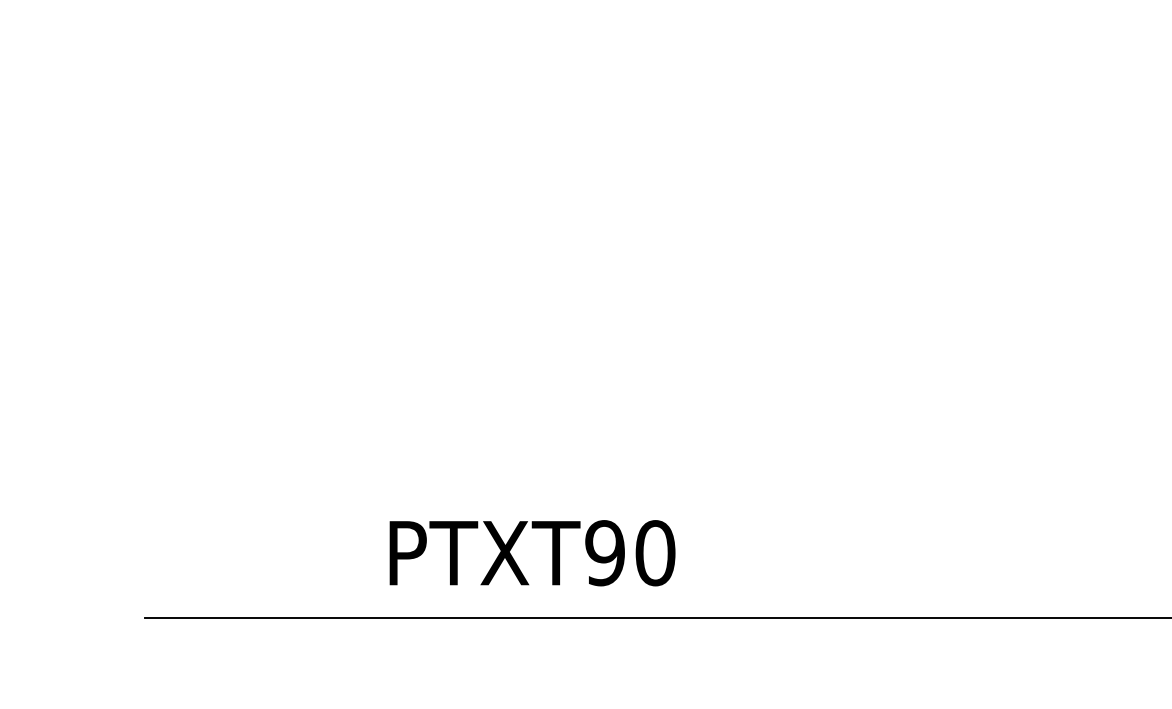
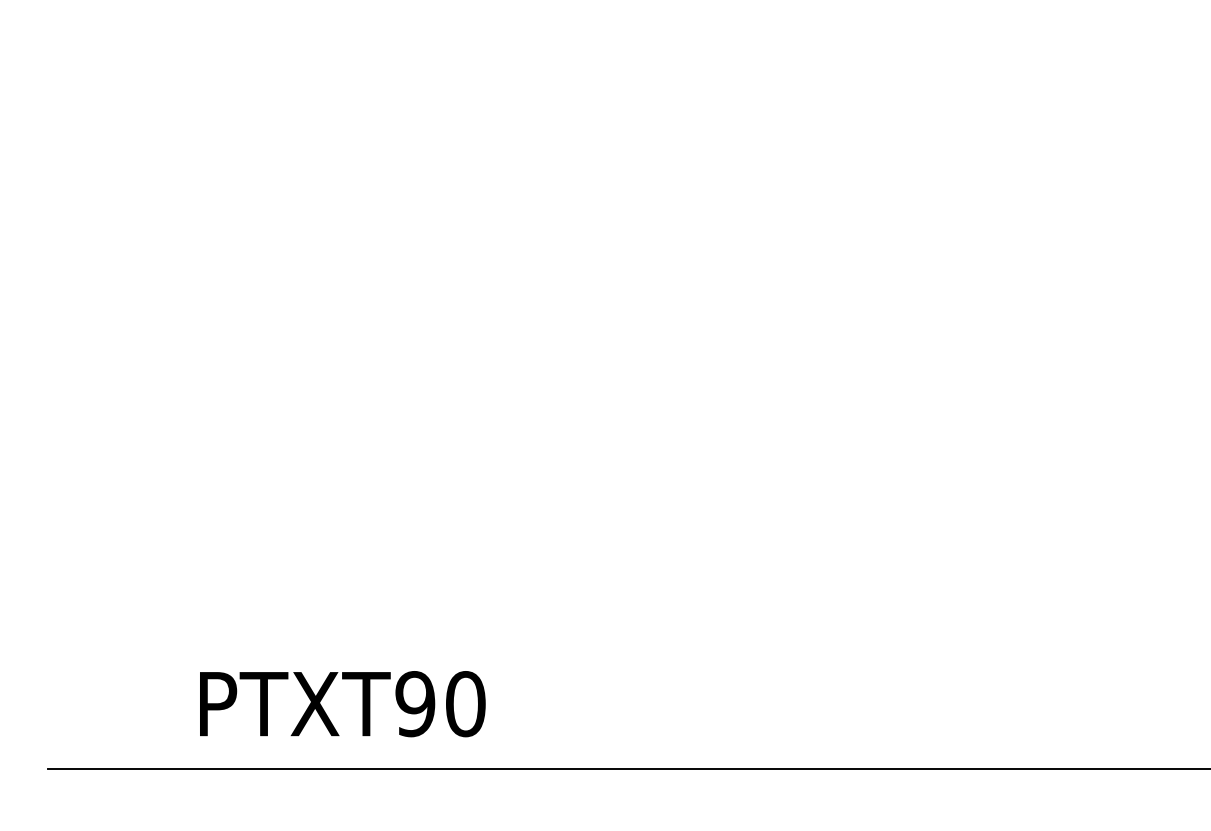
text: (532, 553) -> (342, 704), moved

